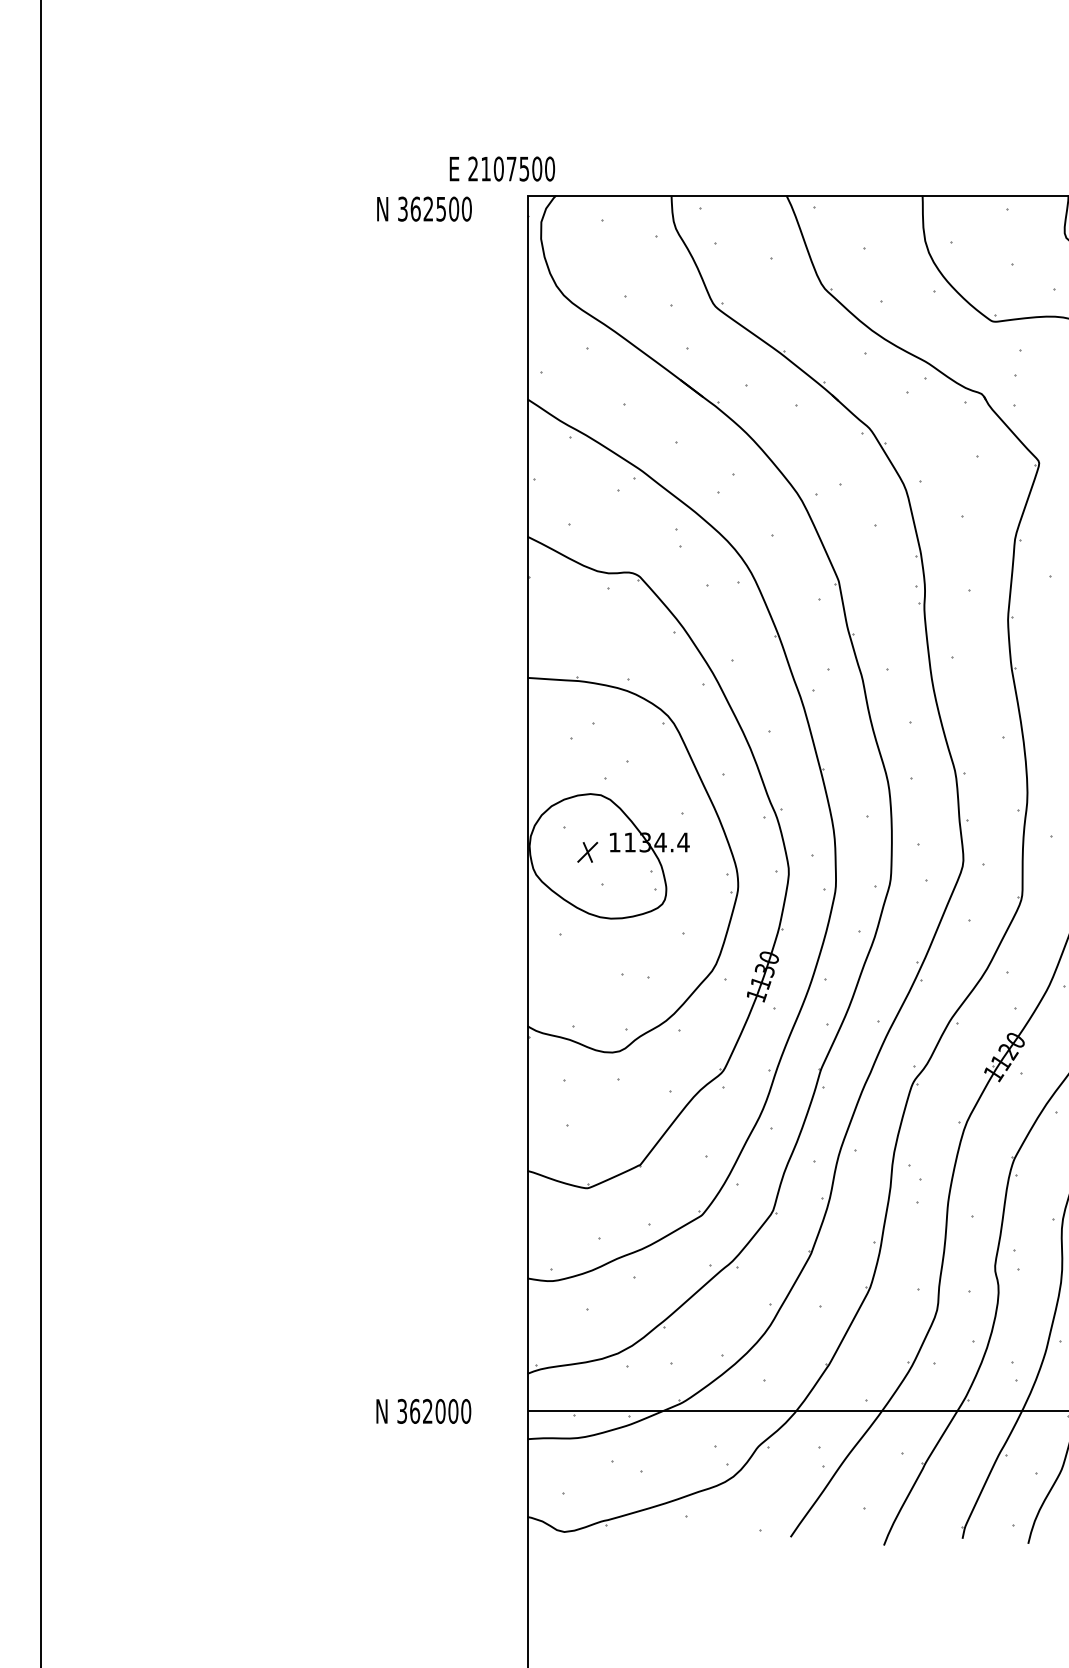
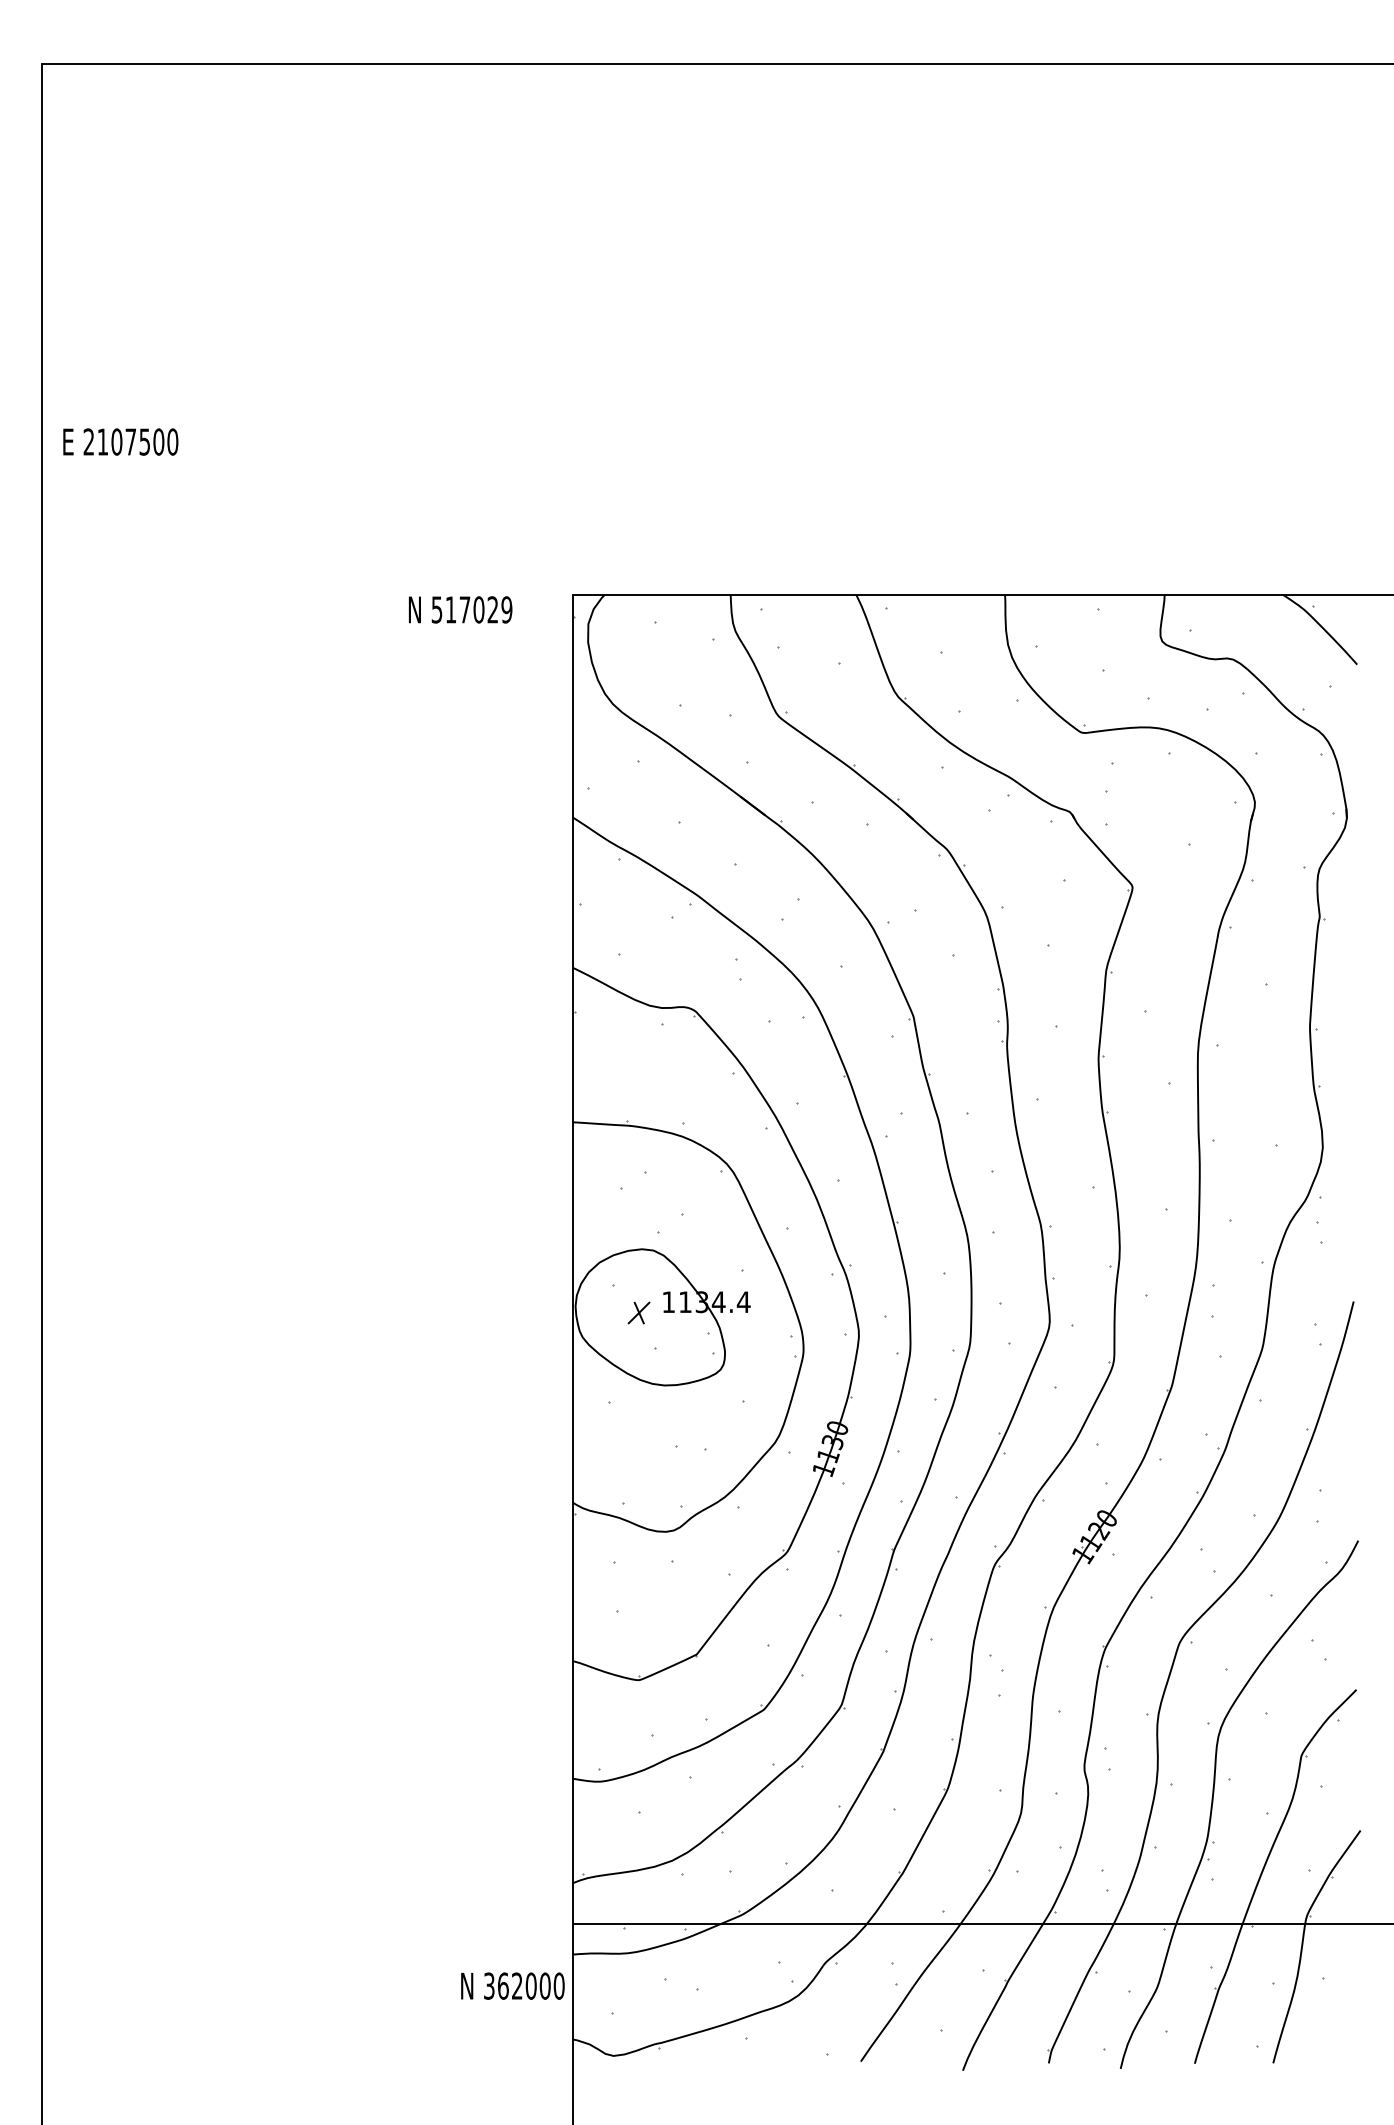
text: (502, 168) -> (120, 441), moved
text: (435, 208) -> (472, 609), 362500 -> 517029
text: (423, 1410) -> (512, 1985), moved

